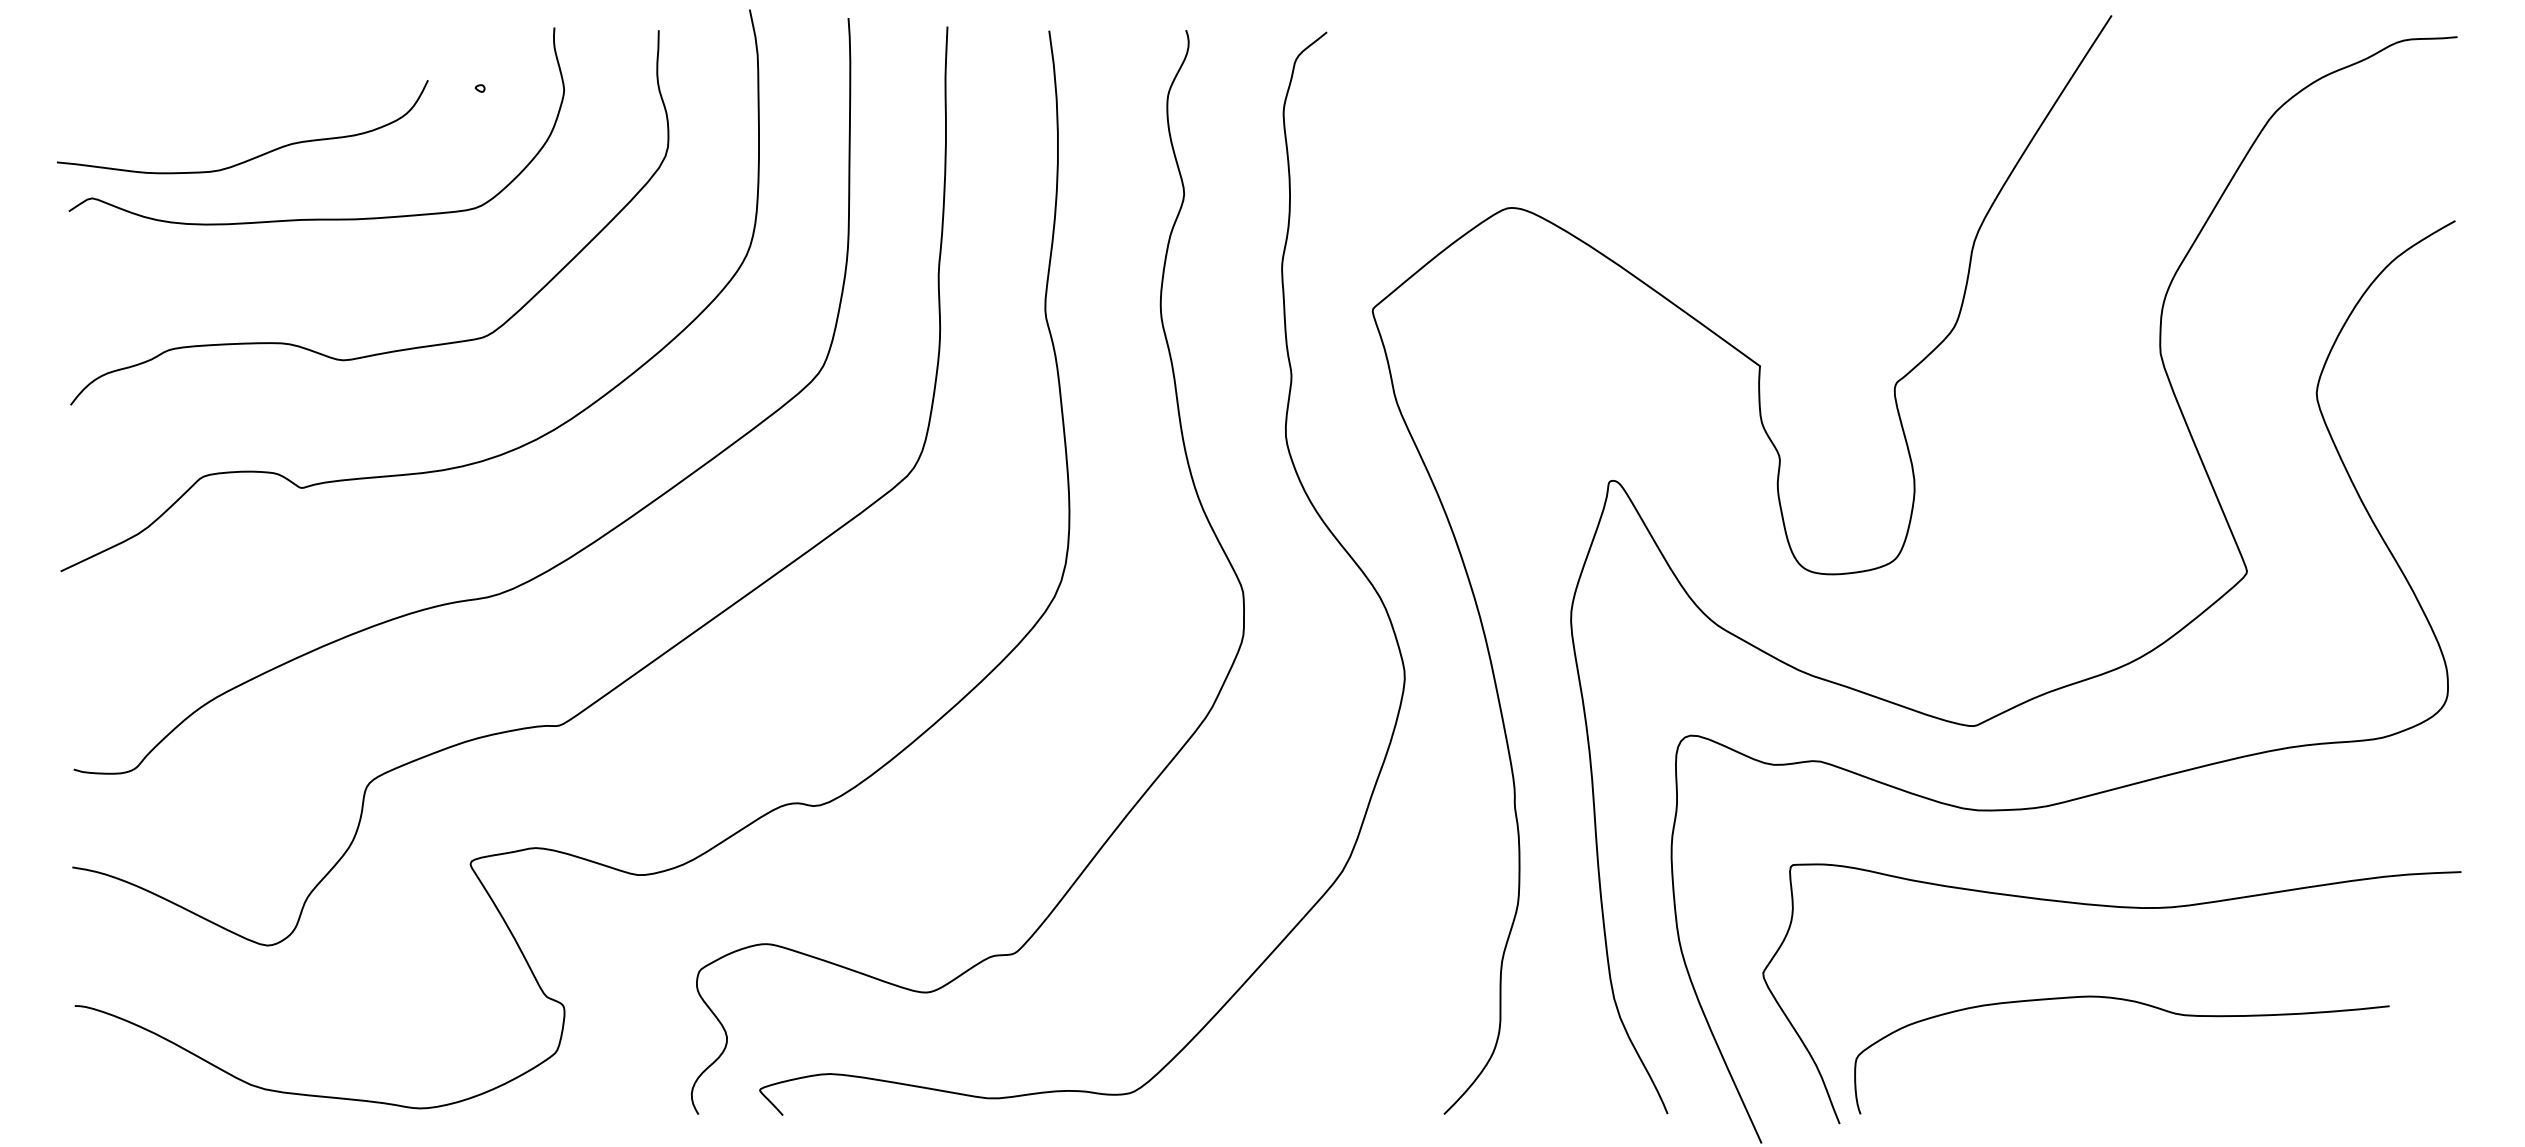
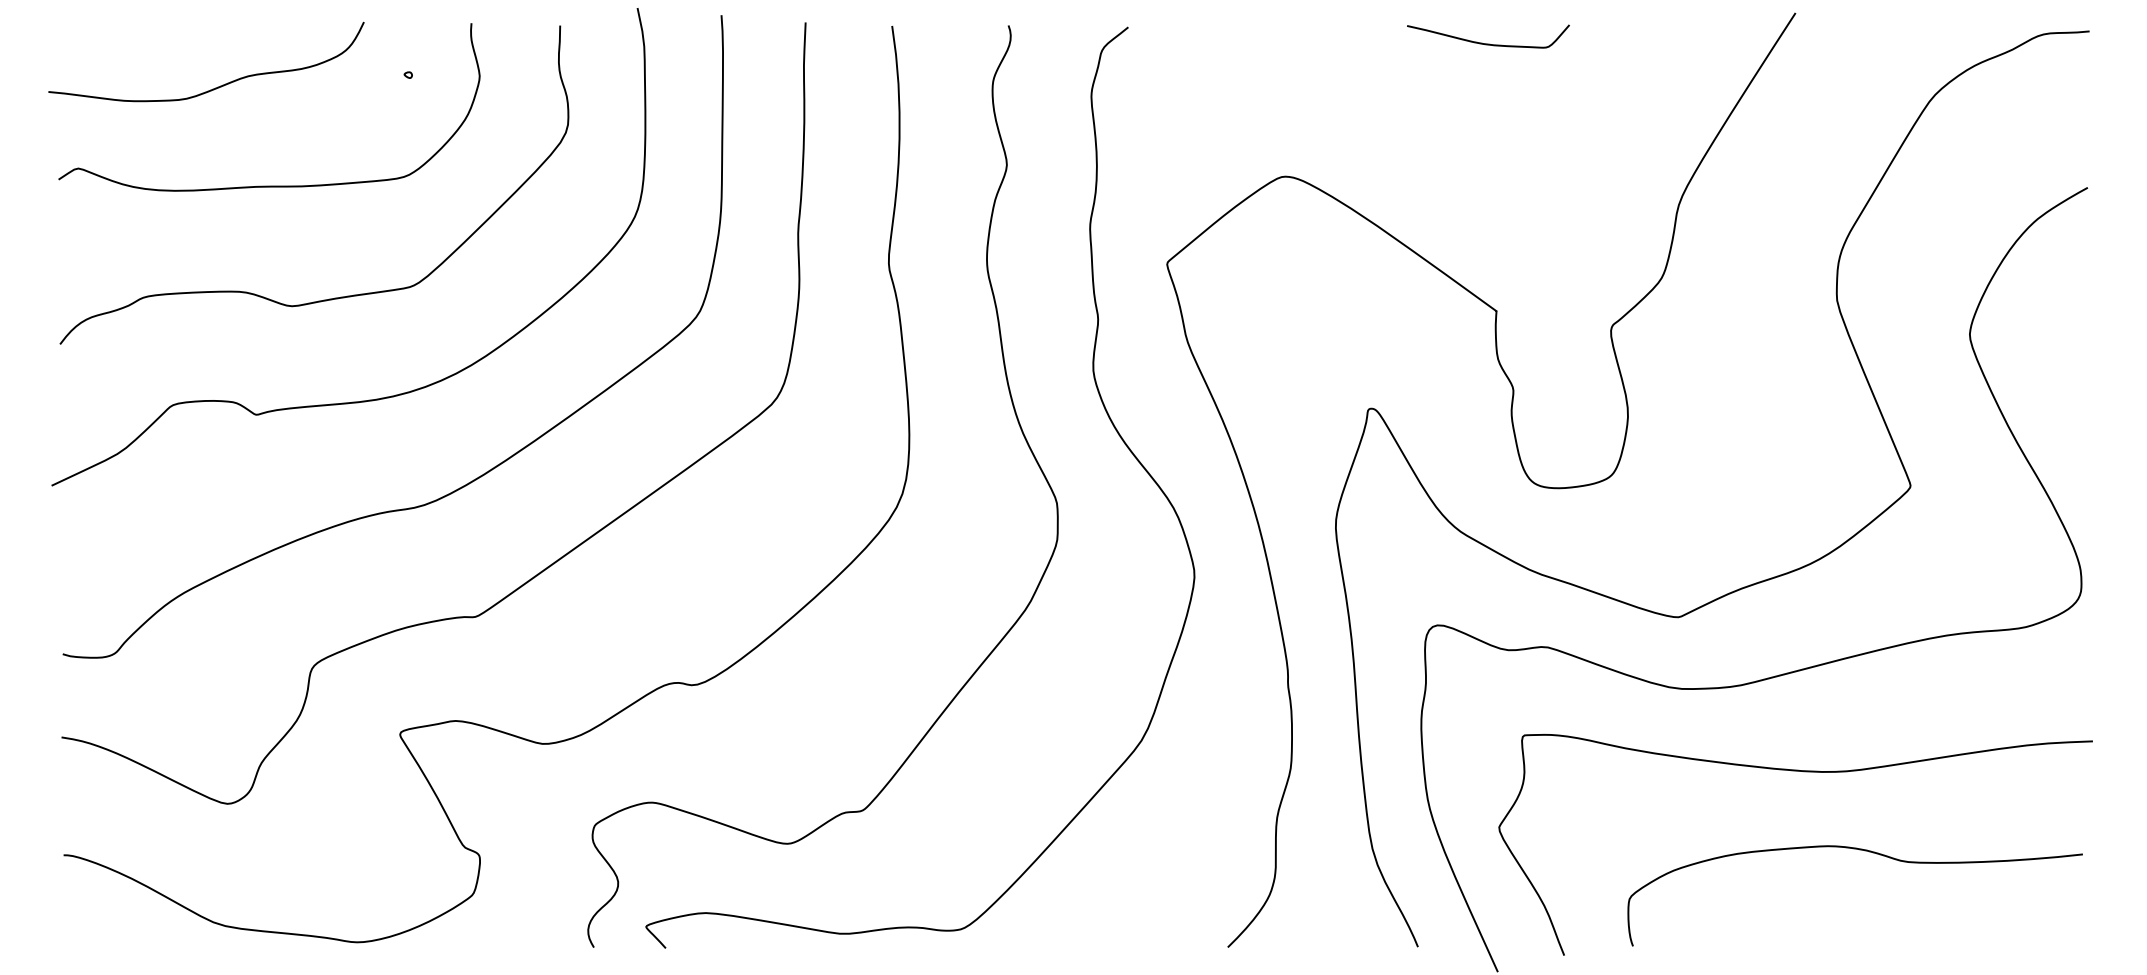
curve: (1750, 51) -> (1488, 43), added
curve: (255, 155) -> (217, 86), moved
curve: (2132, 1002) -> (1864, 851), moved

